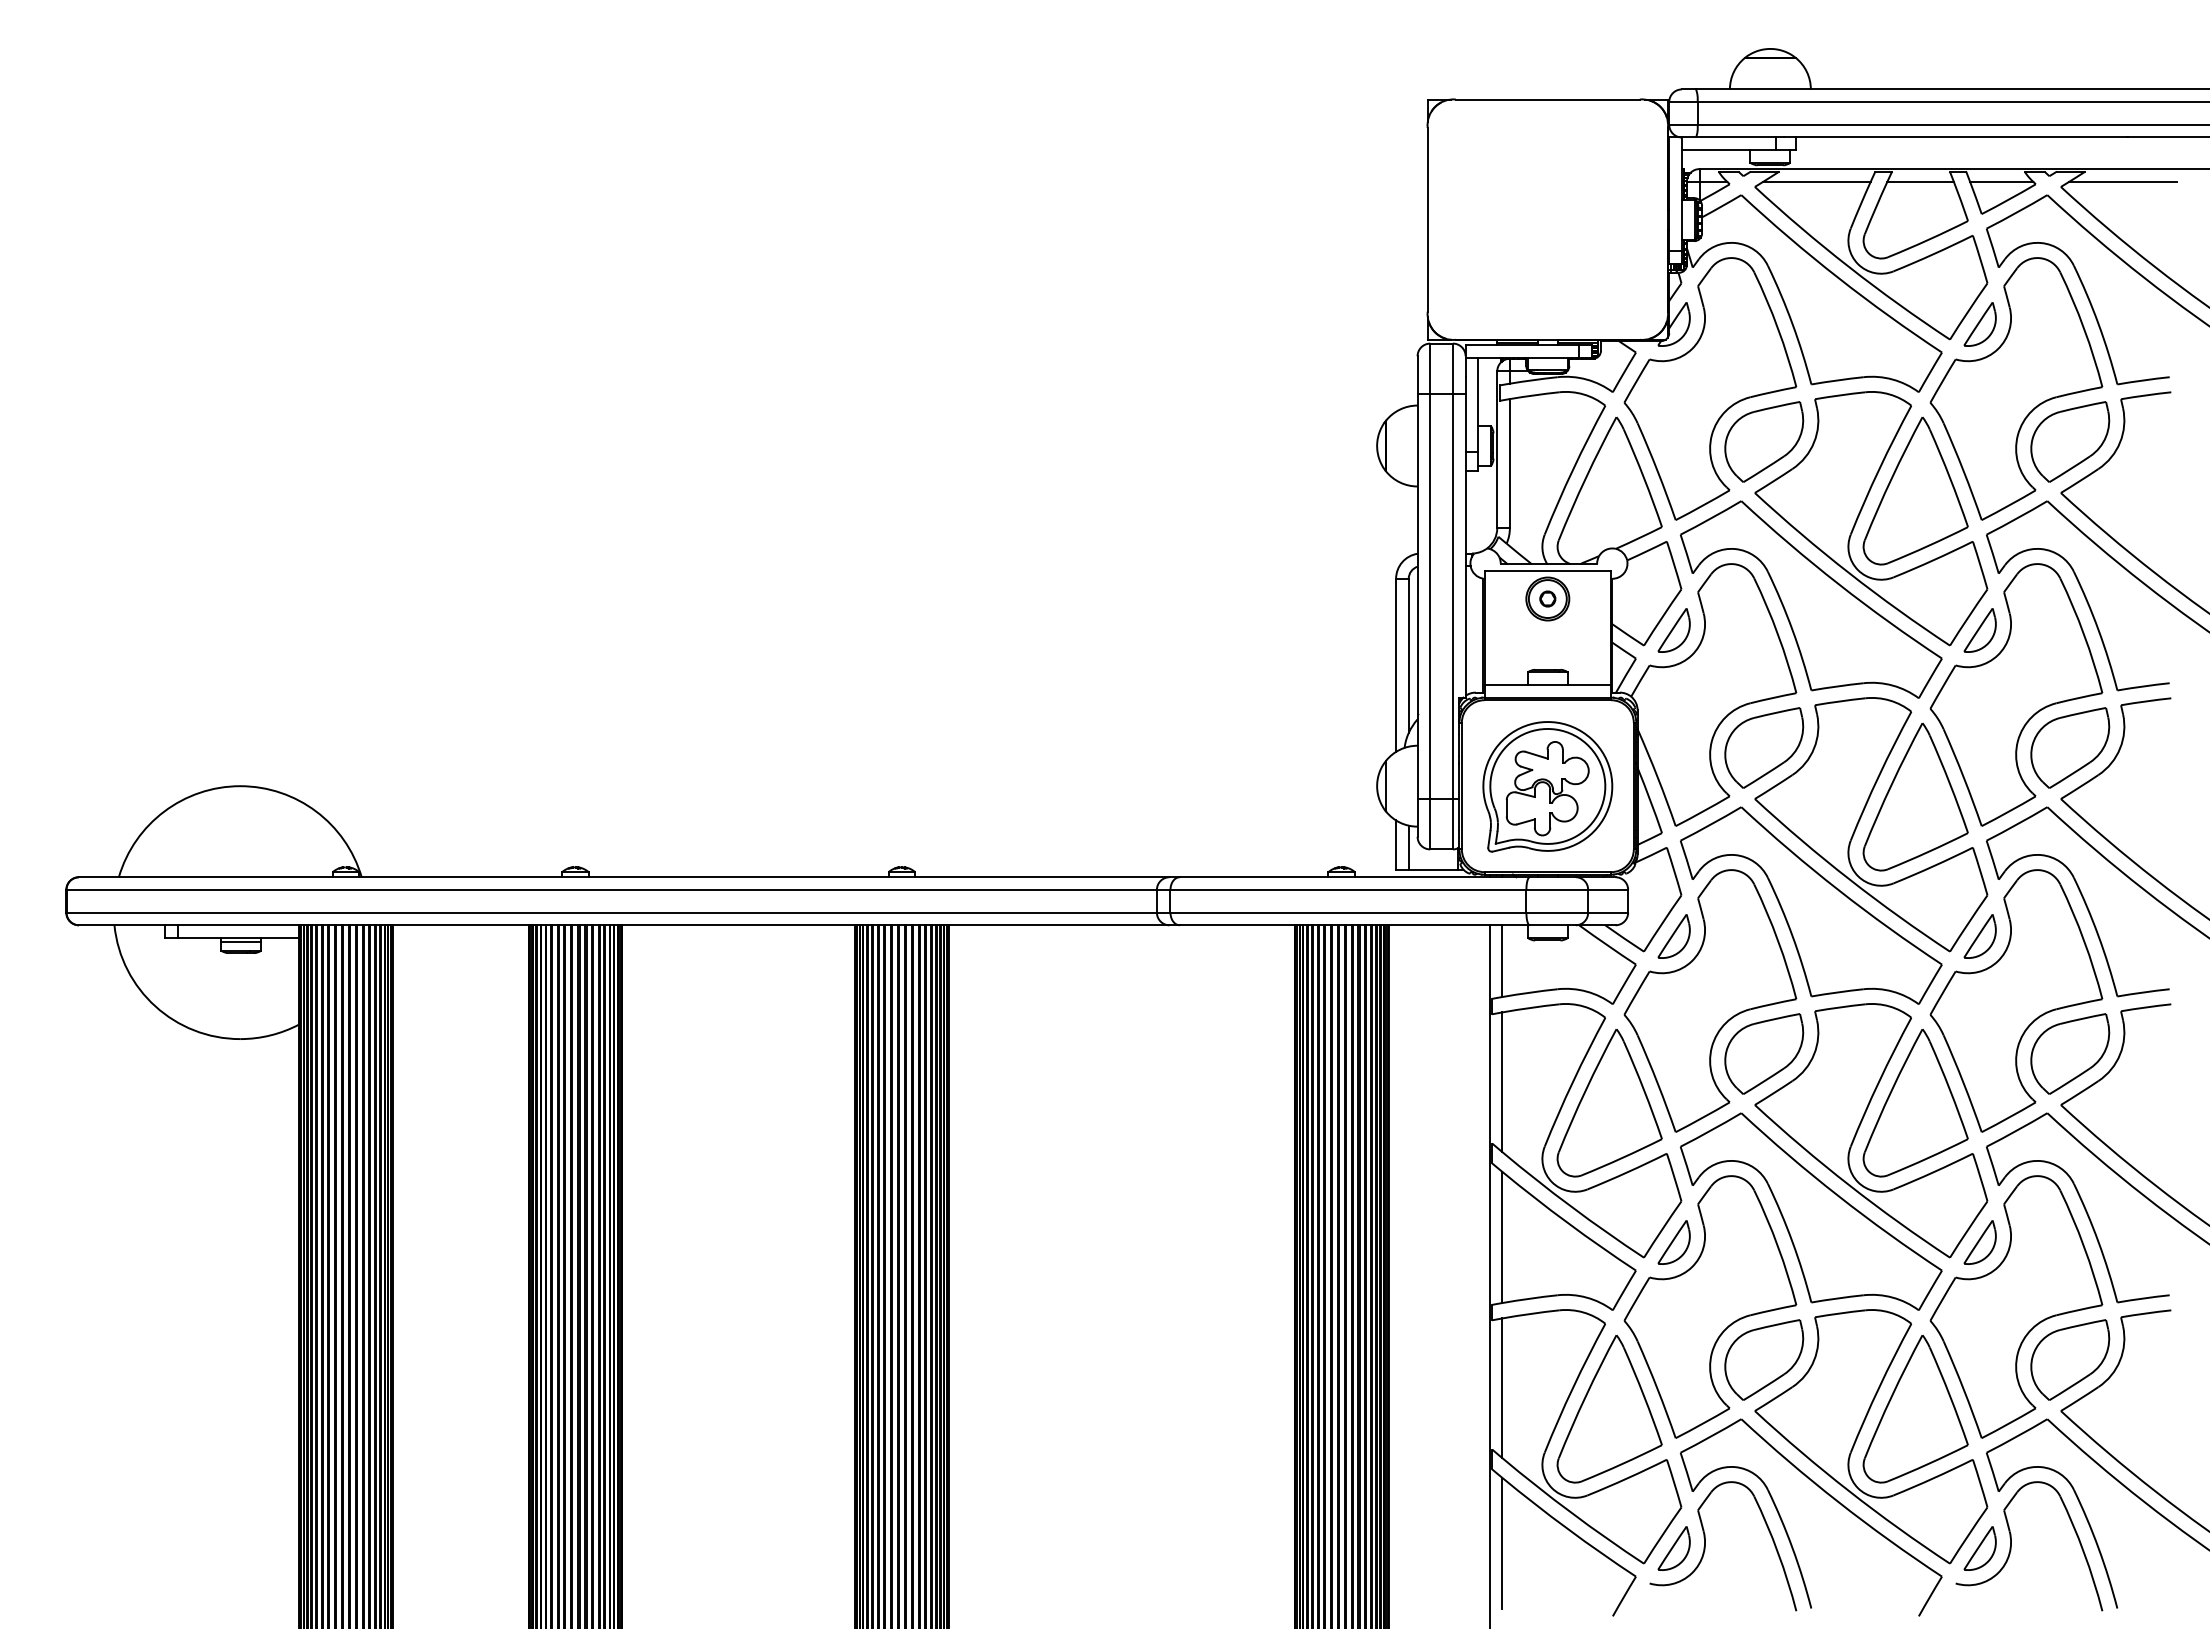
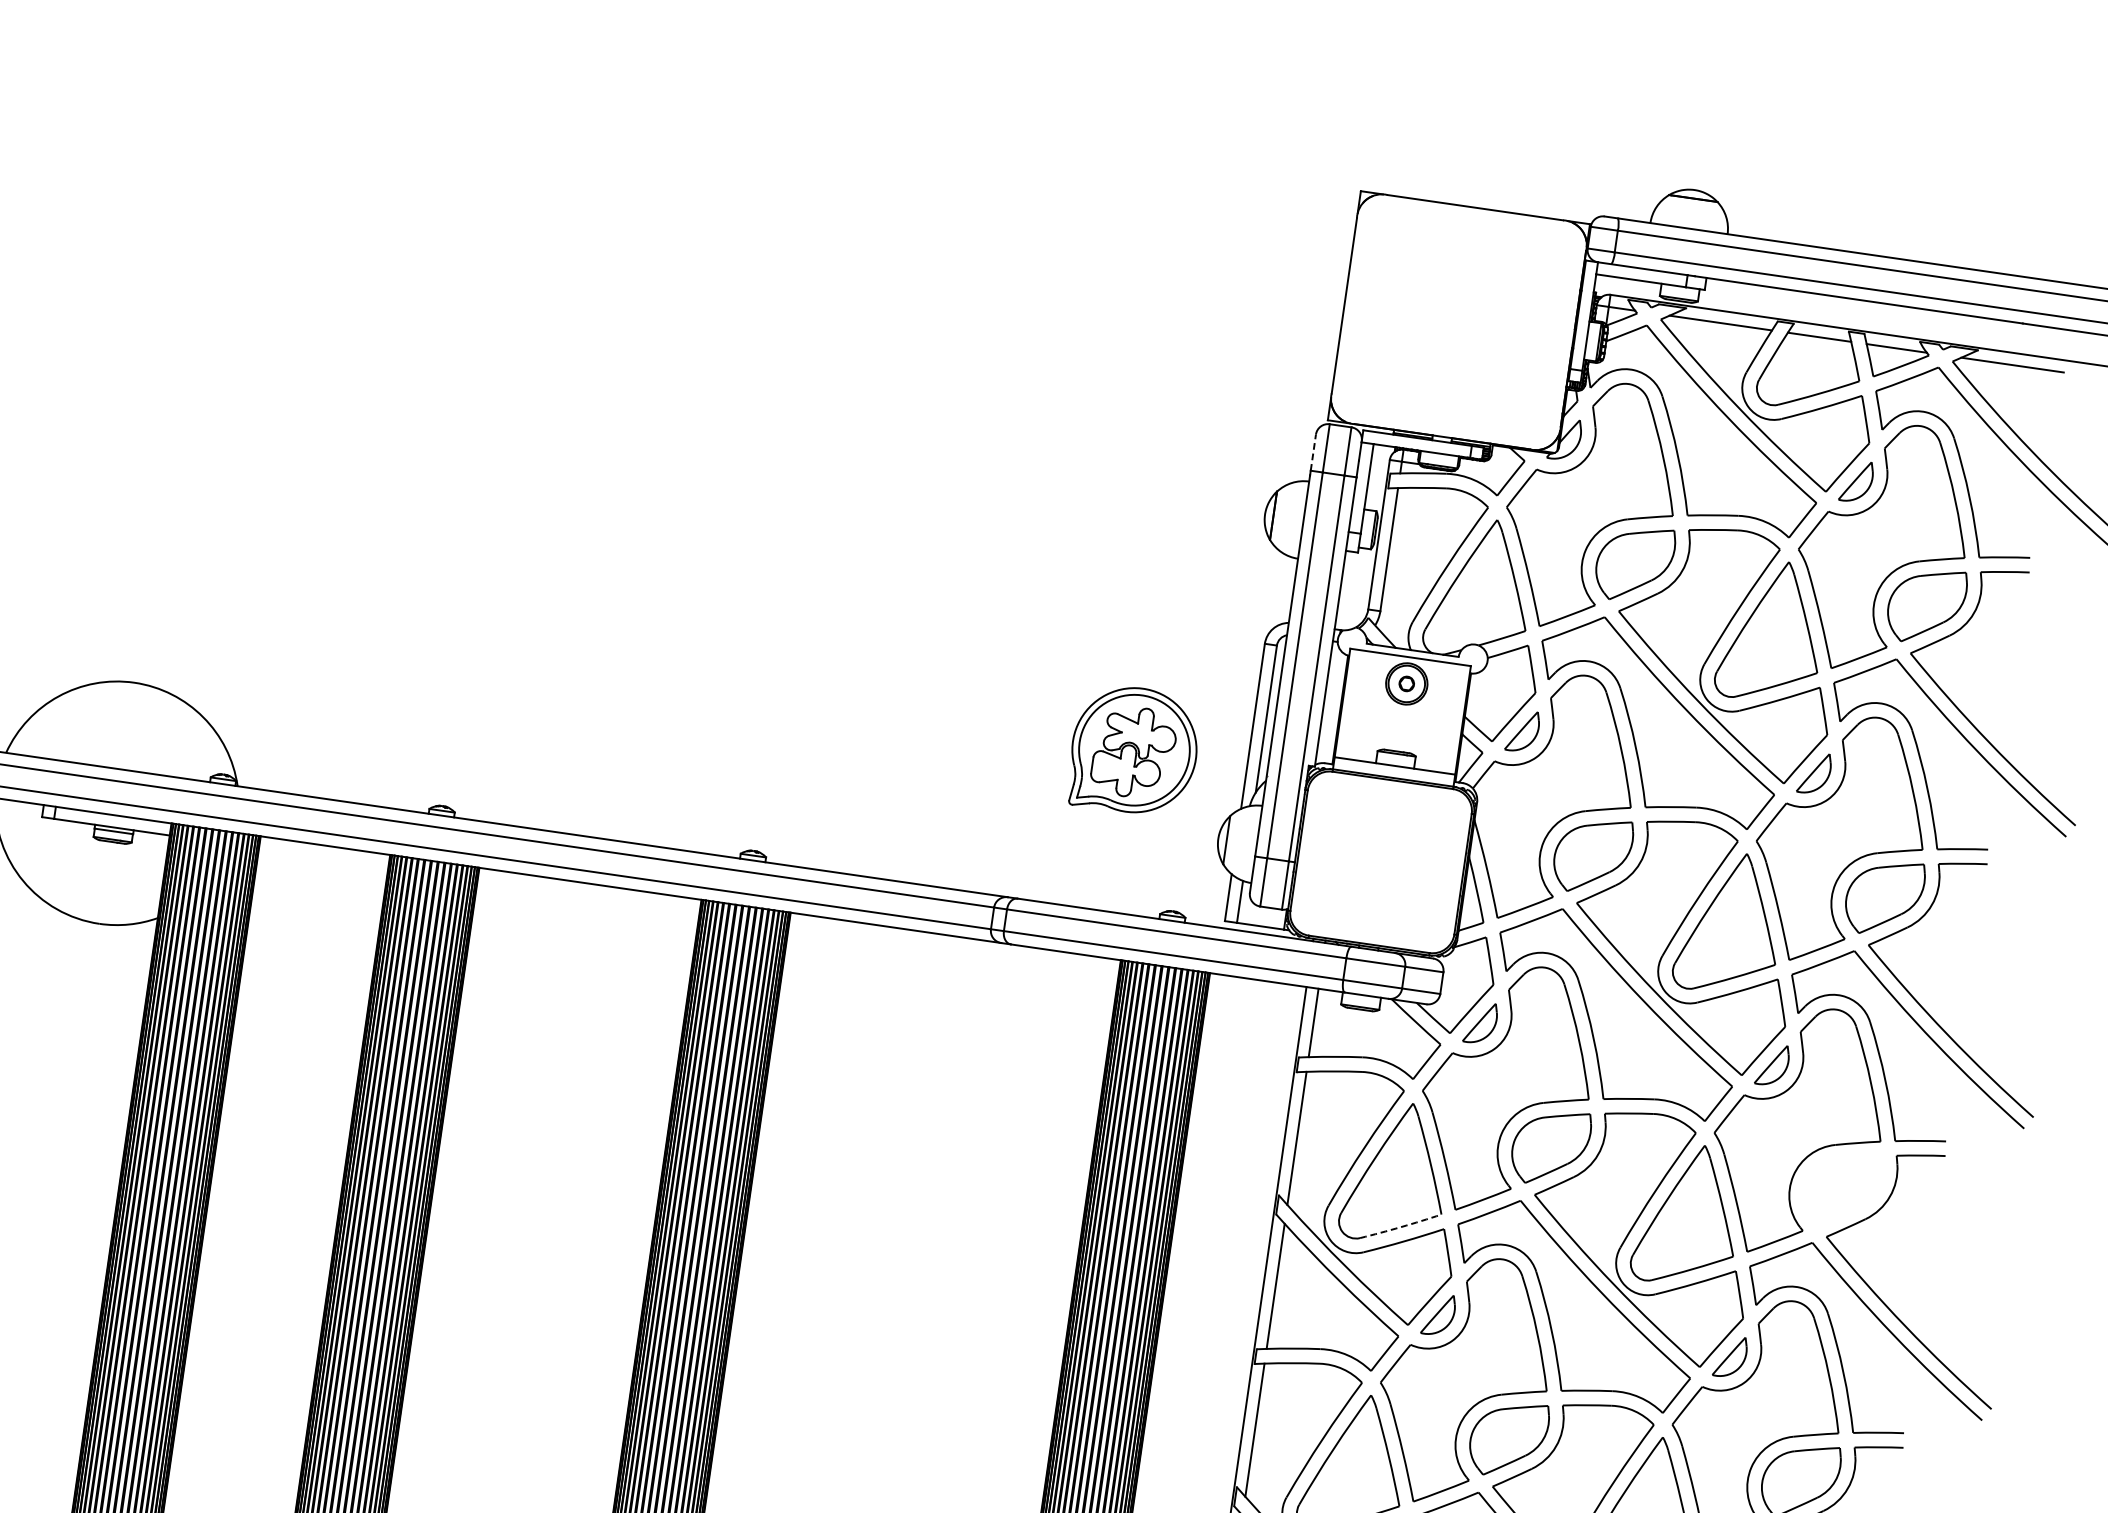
line: (1417, 375) -> (1313, 452), solid -> dashed
part: (1547, 786) -> (1134, 750), moved
part: (2070, 1053) -> (1842, 1189), removed
arc: (1622, 1158) -> (1401, 1227), solid -> dashed

